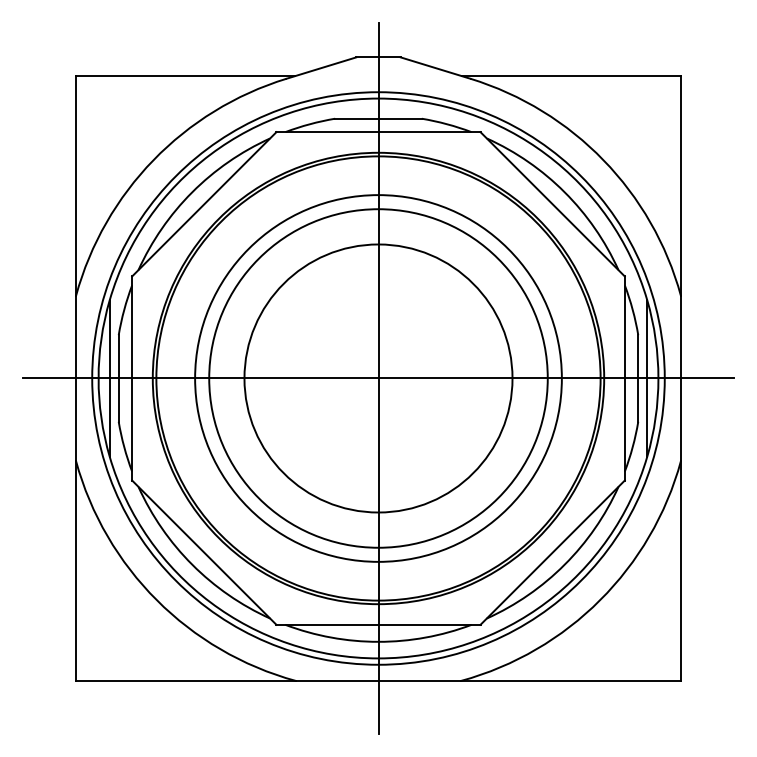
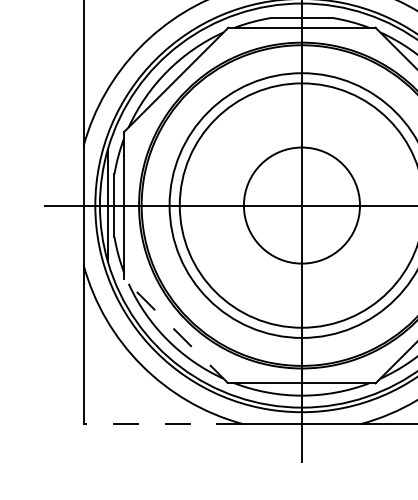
circle: (378, 378) -> (301, 205), size x0.6
line: (203, 552) -> (175, 331), solid -> dashed
line: (185, 680) -> (162, 423), solid -> dashed

